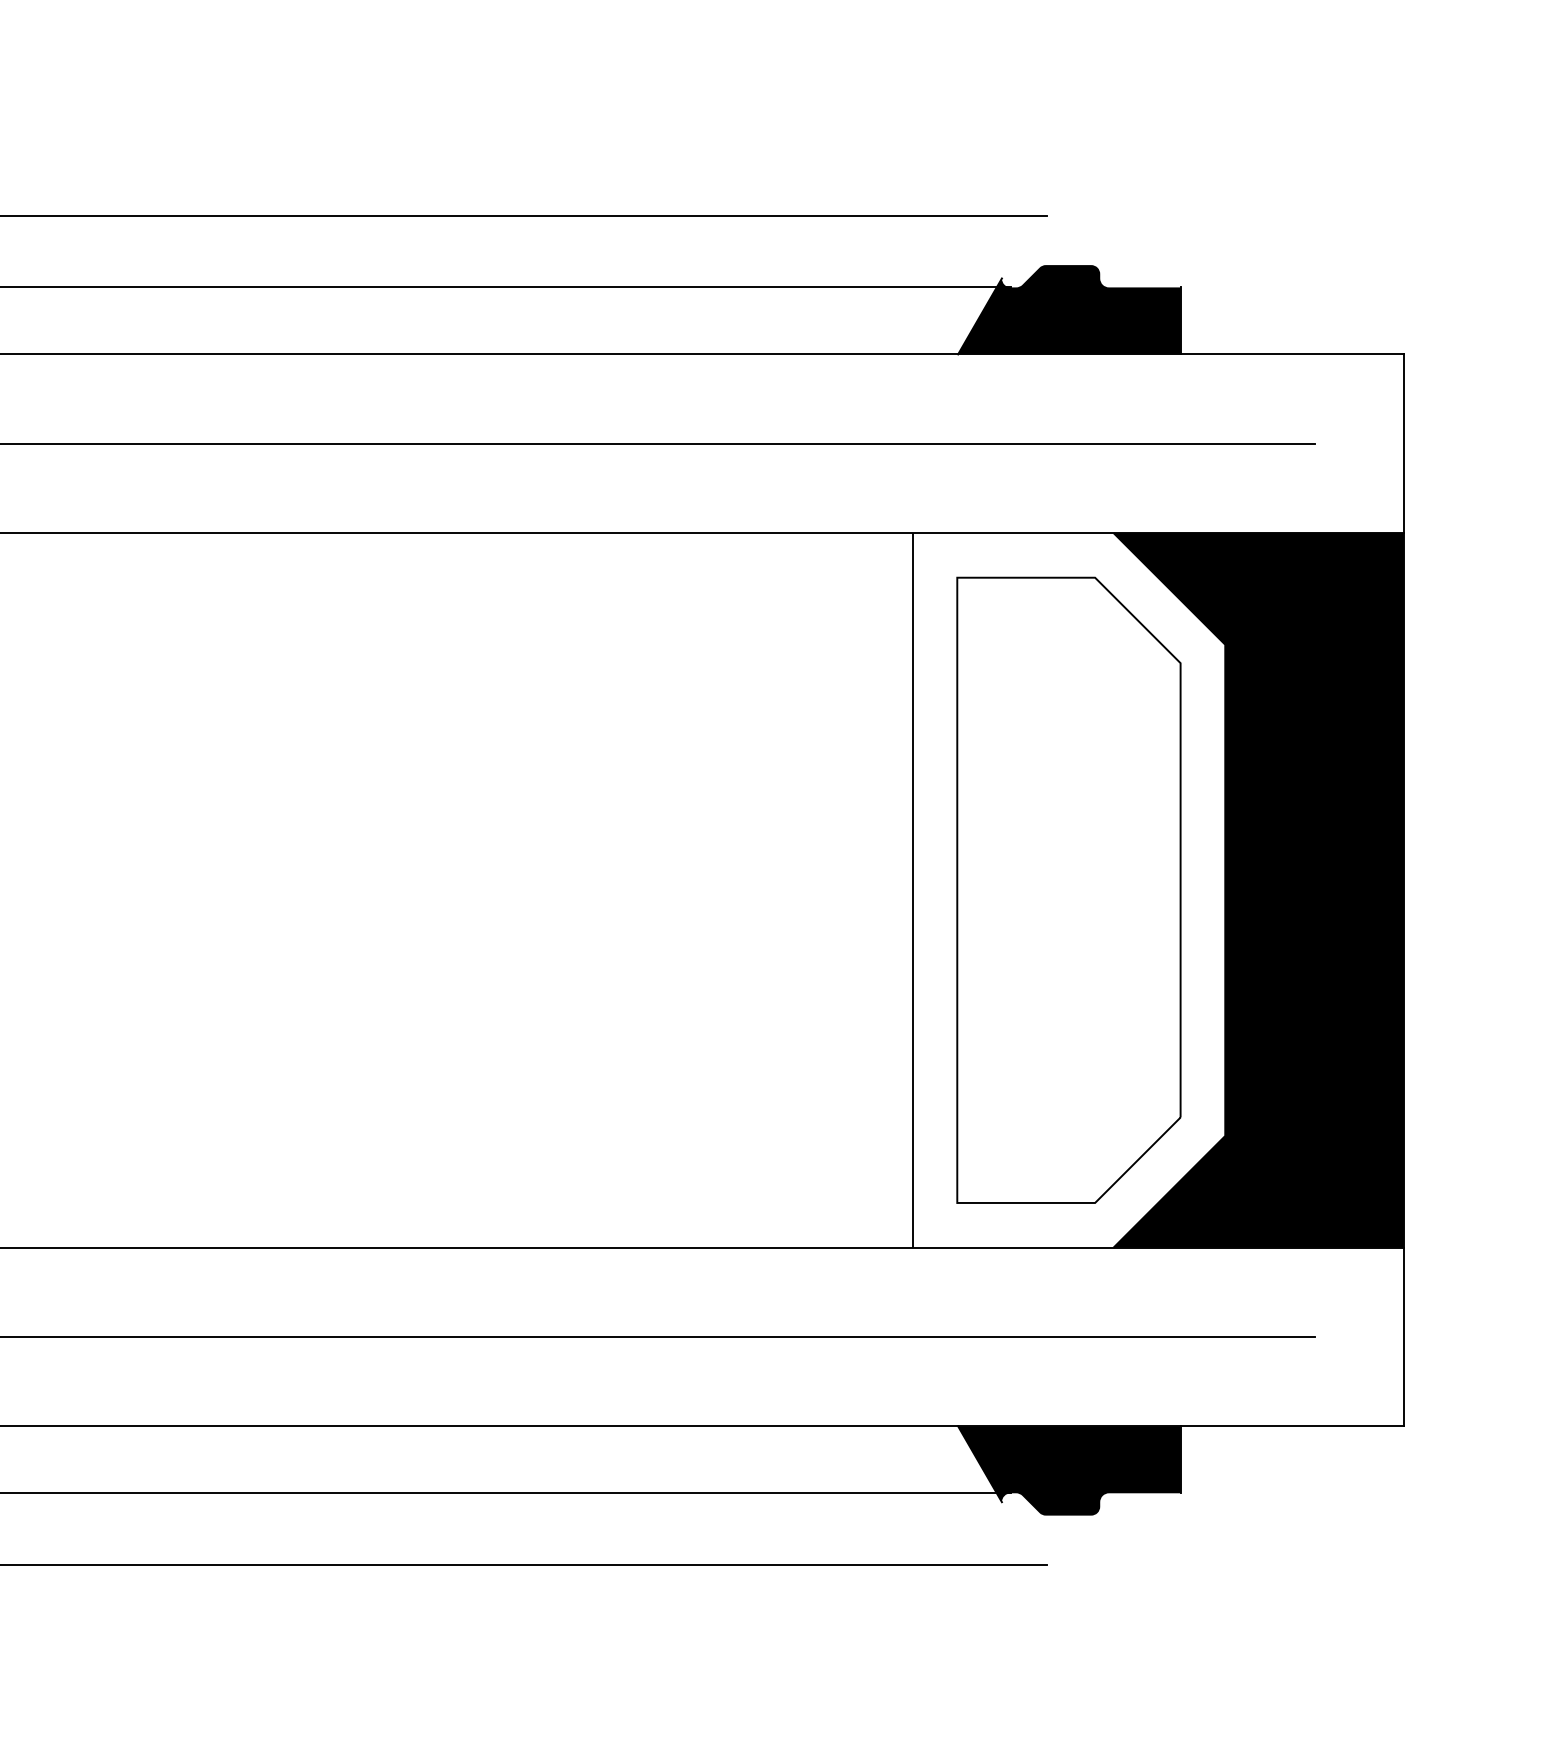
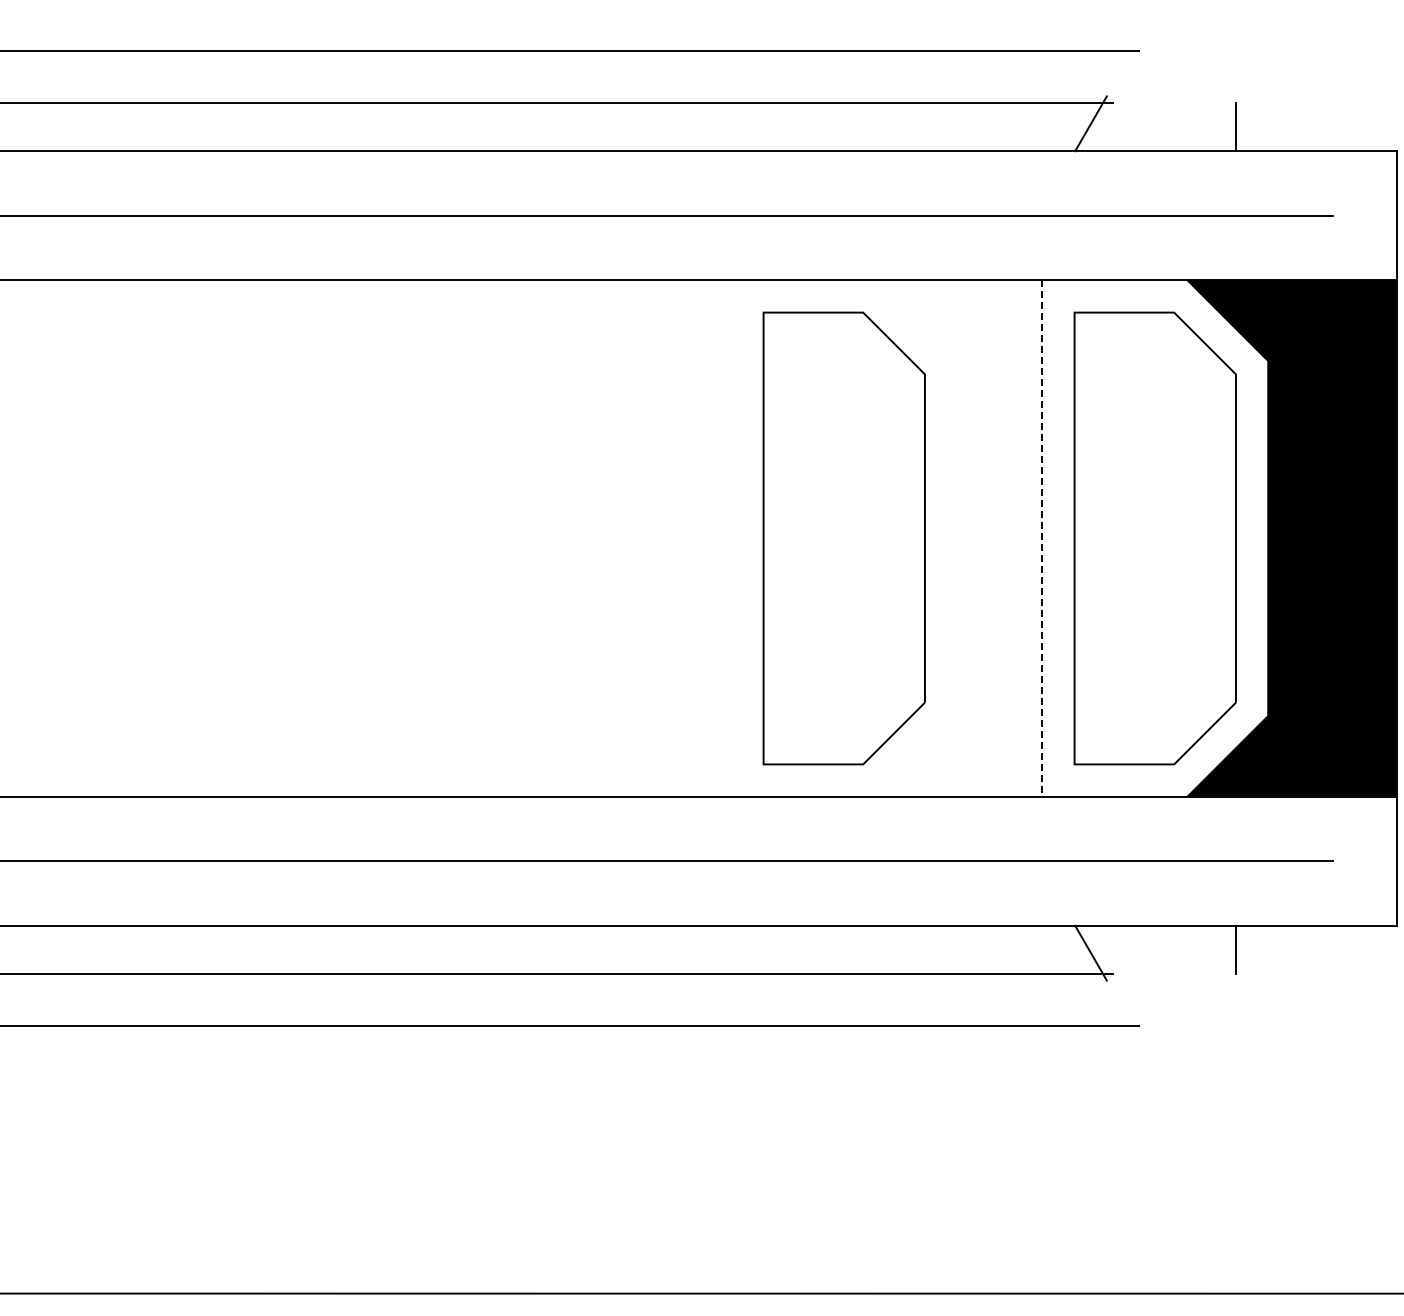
fill: (1069, 309) -> (1155, 118), removed
part: (637, 890) -> (843, 538), added
line: (912, 891) -> (1042, 539), solid -> dashed
fill: (1069, 1470) -> (1155, 957), removed

